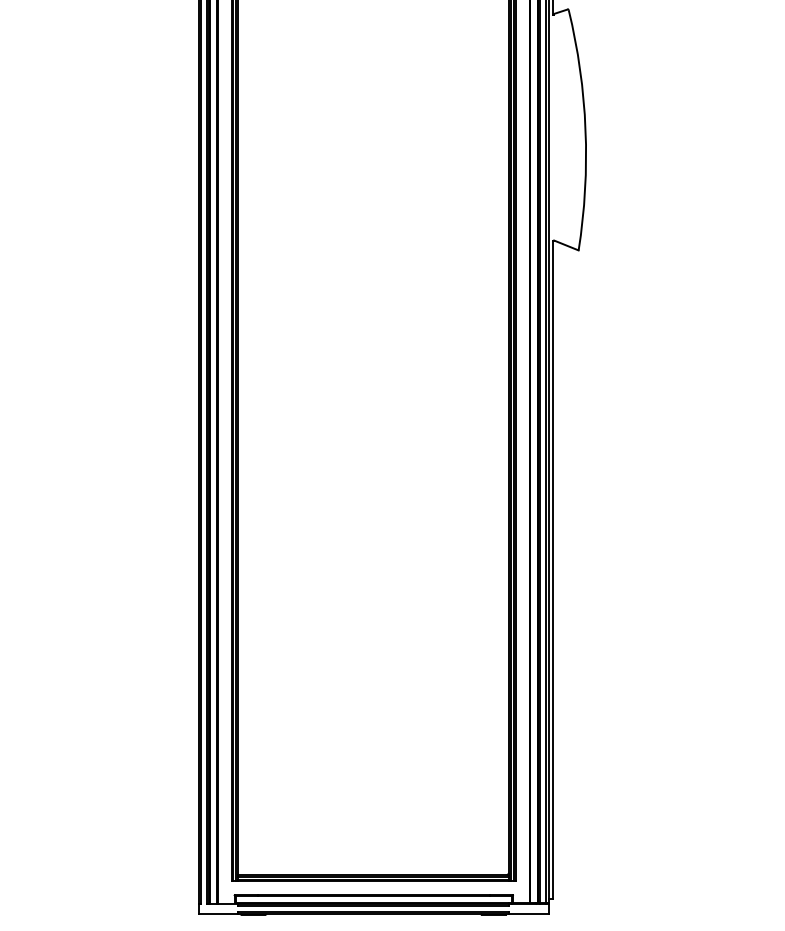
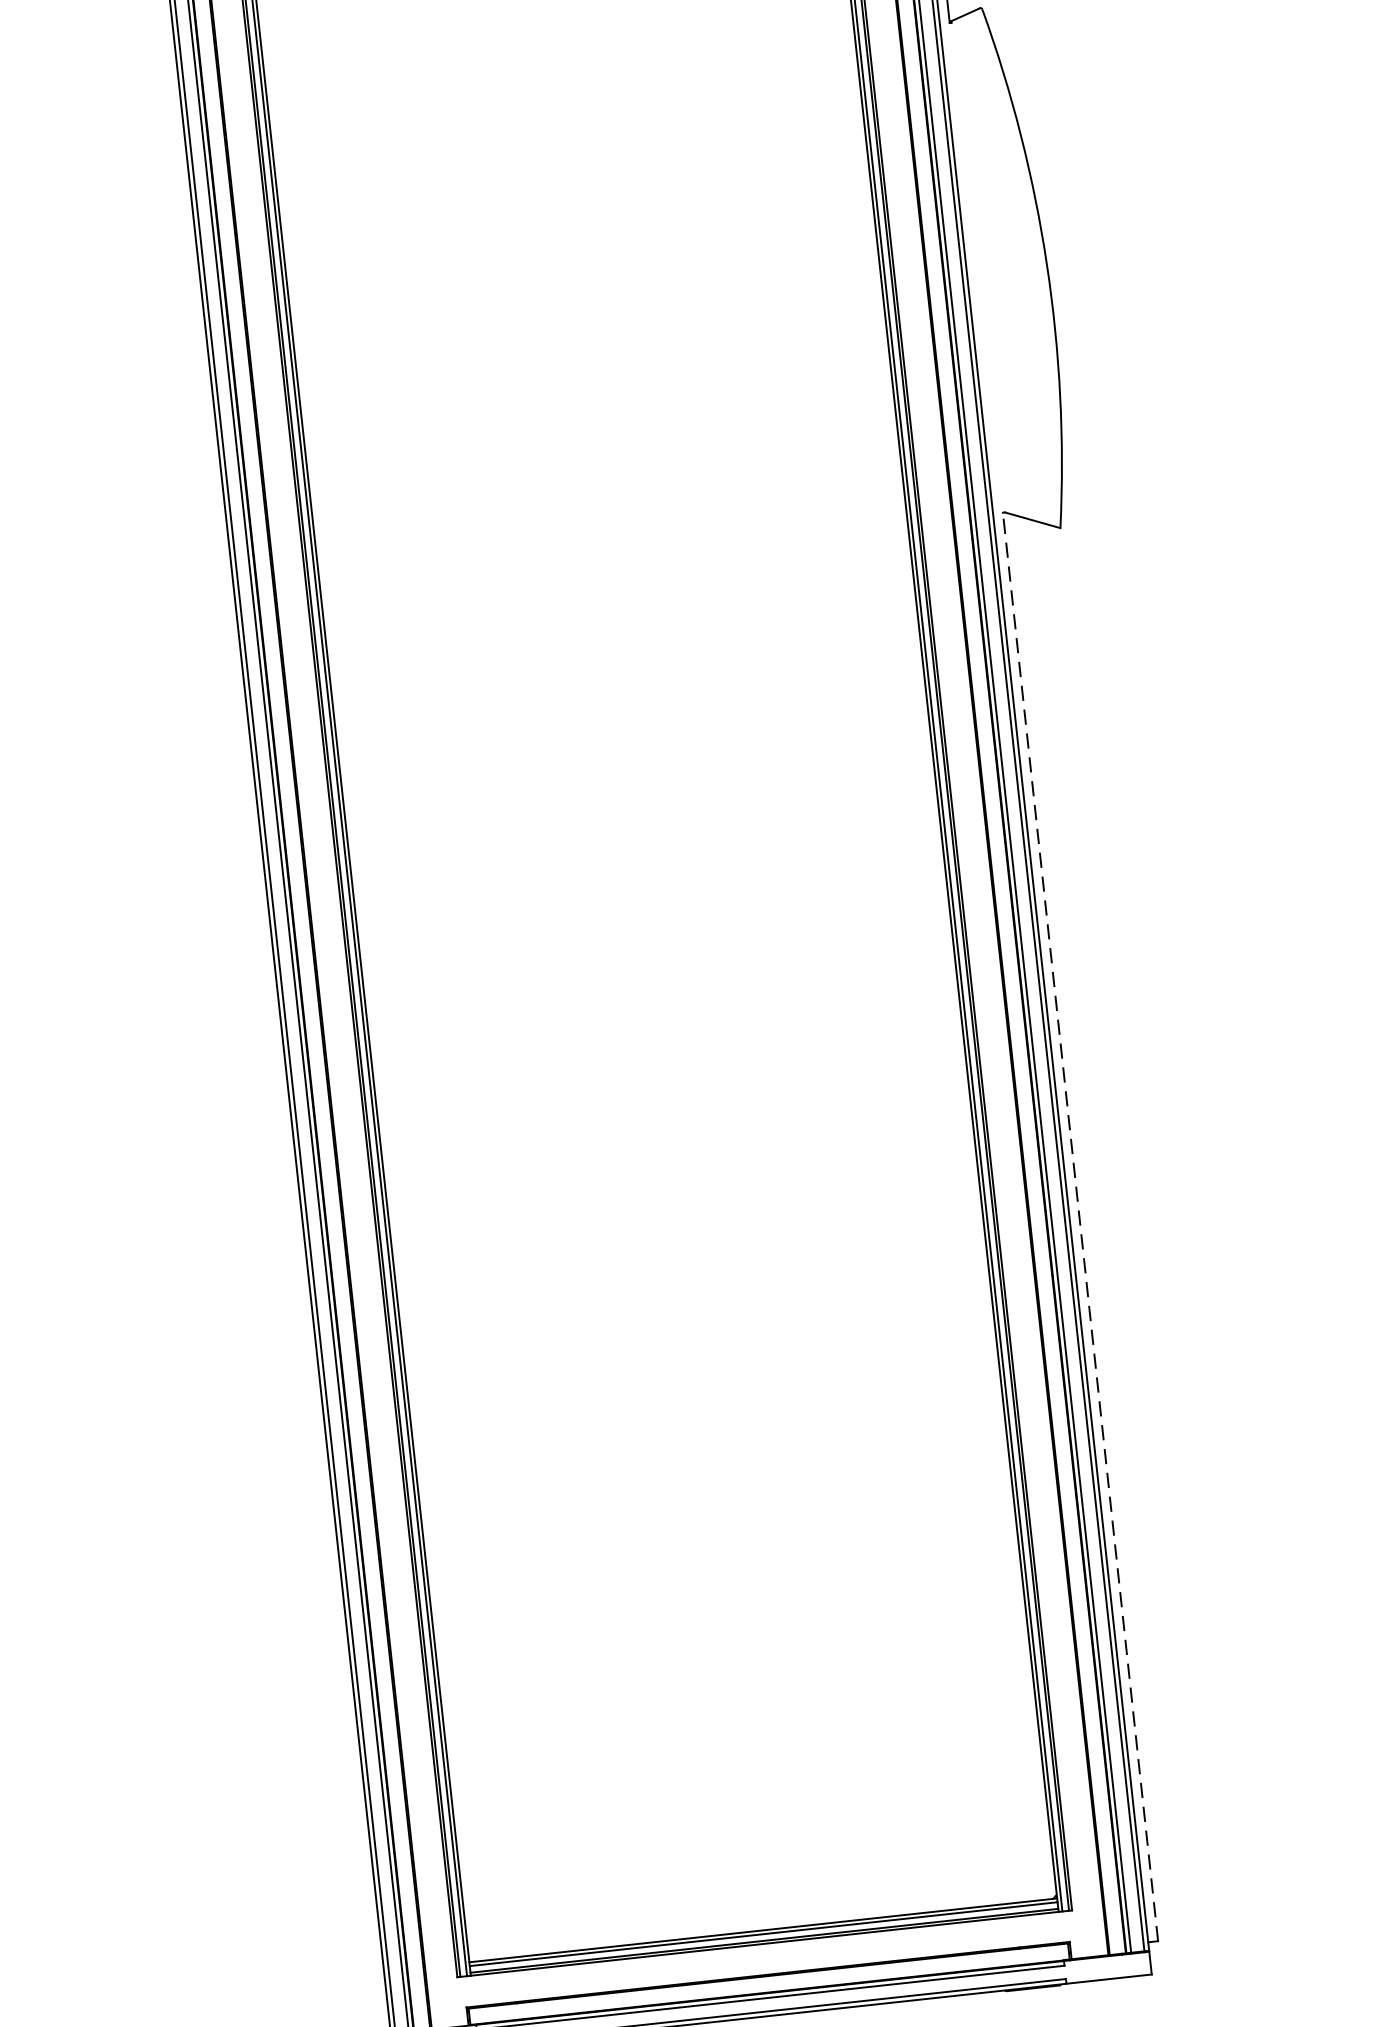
line: (553, 569) -> (1081, 1225), solid -> dashed

